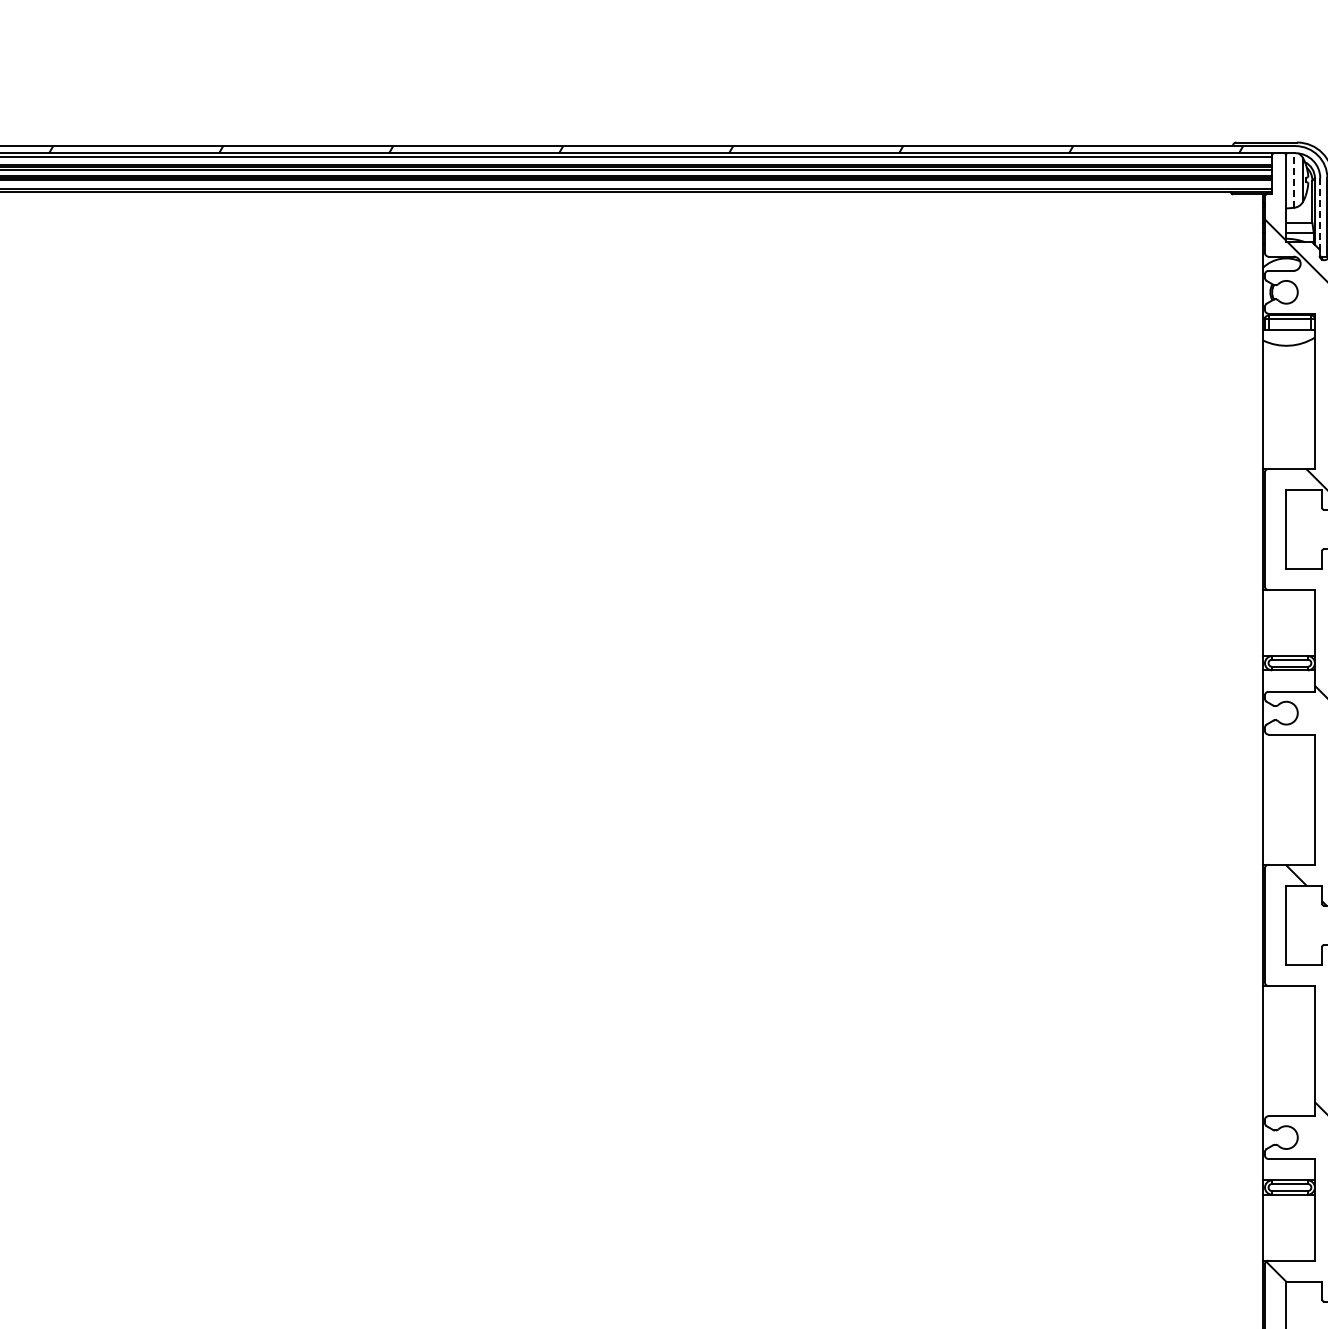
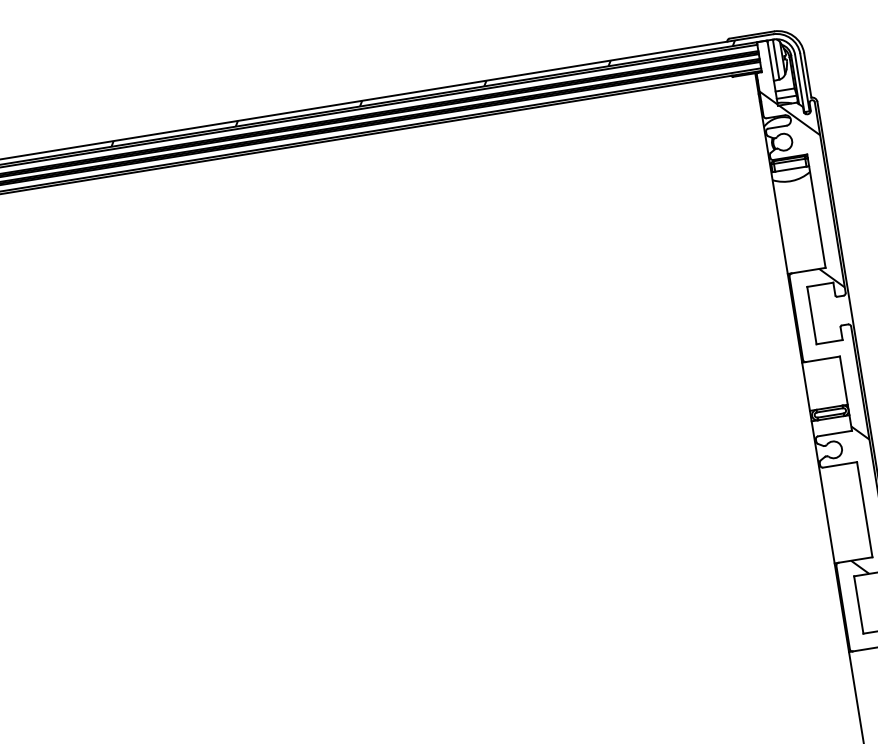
line: (1293, 180) -> (775, 59), dashed -> solid
line: (1320, 217) -> (799, 83), dashed -> solid

